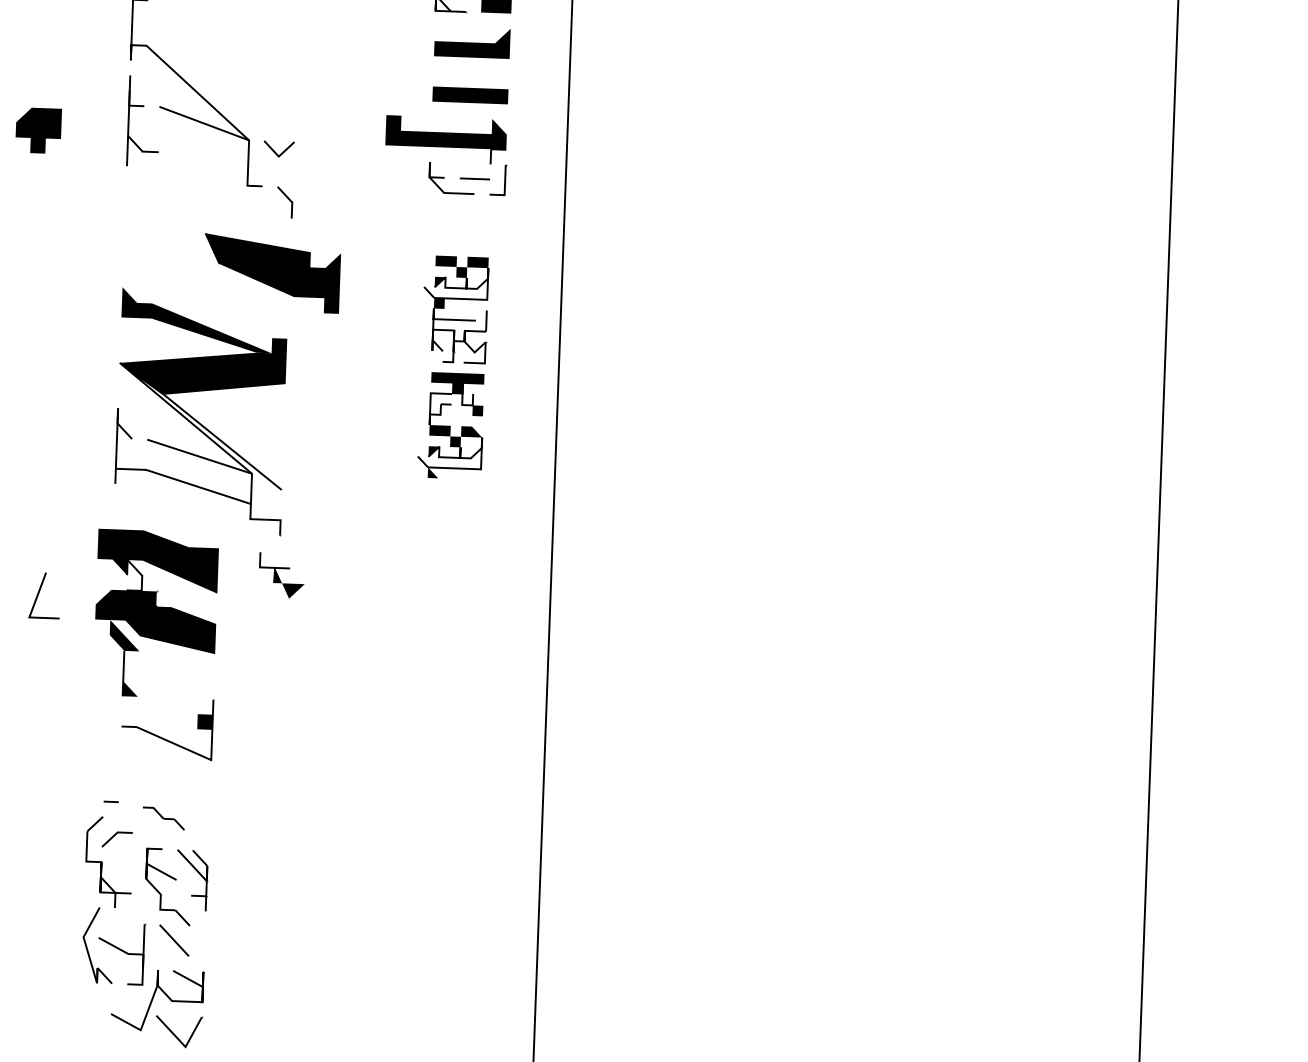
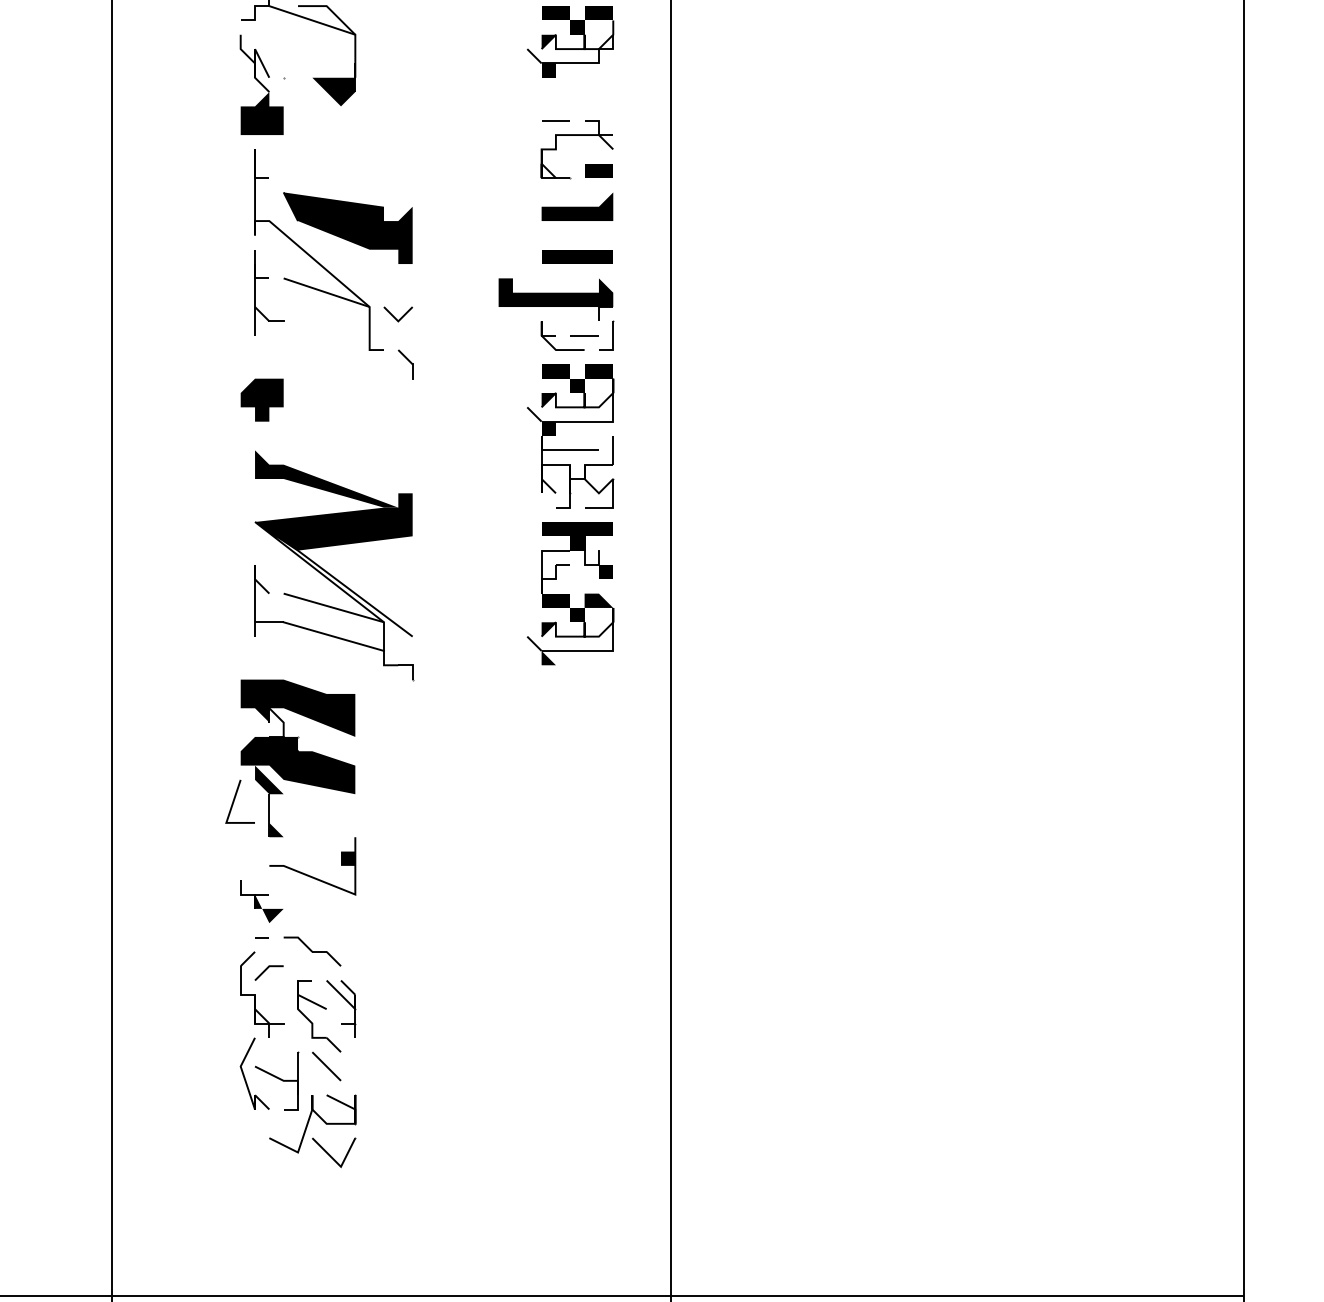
part: (37, 129) -> (261, 399), moved
part: (271, 272) -> (347, 227), moved
part: (453, 367) -> (570, 514), size x1.43
part: (281, 575) -> (261, 901), moved
line: (39, 593) -> (235, 799), moved
part: (163, 818) -> (312, 951), size x1.43

